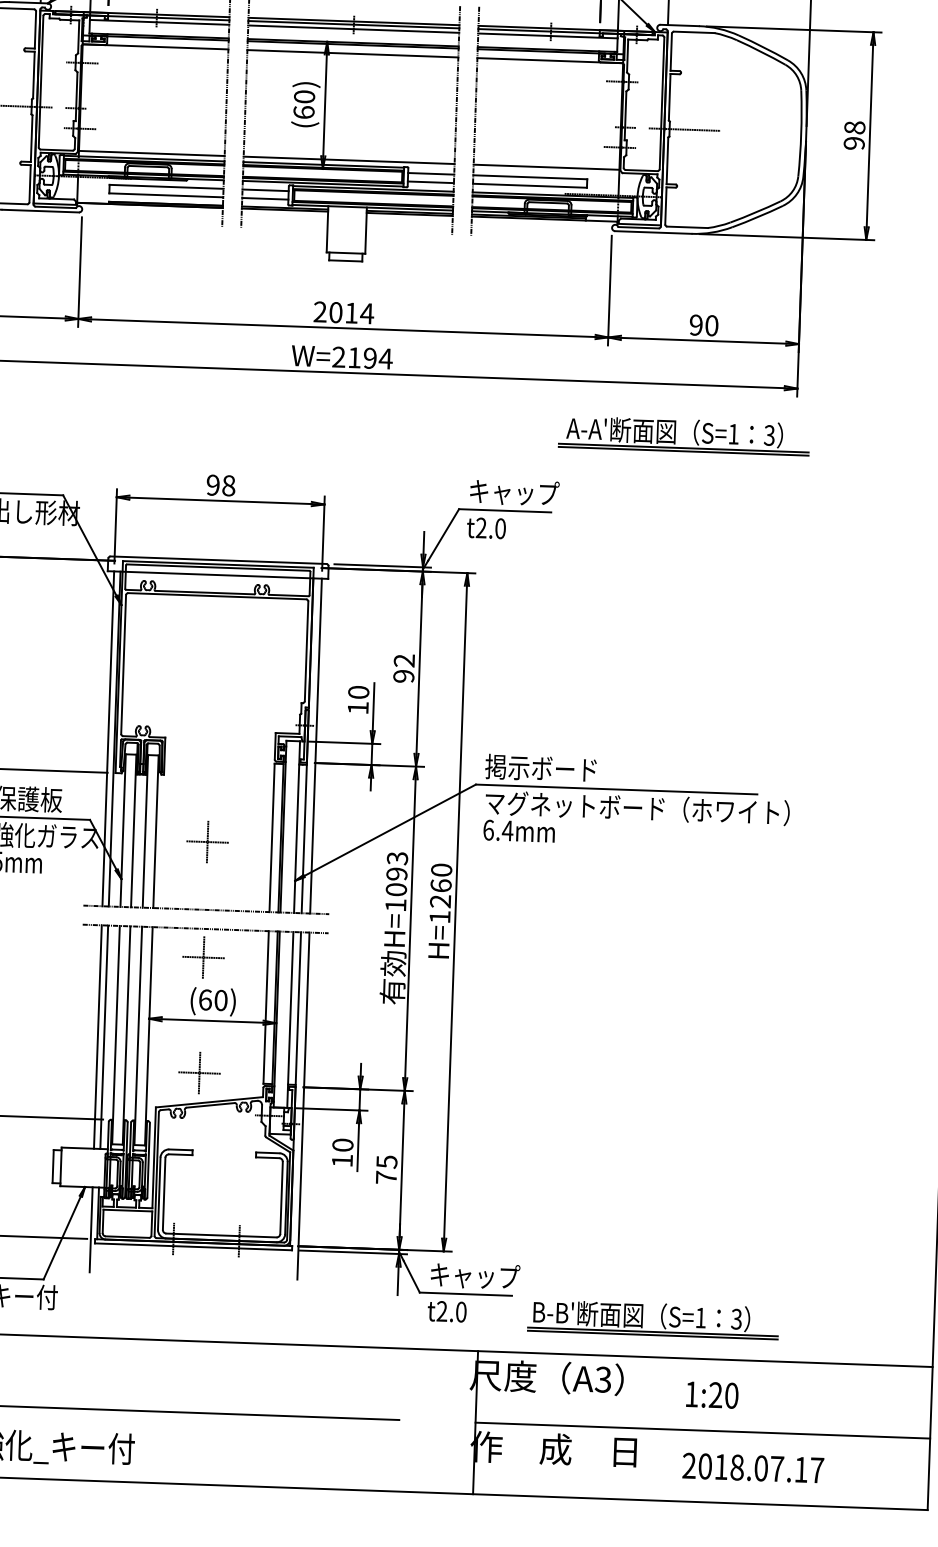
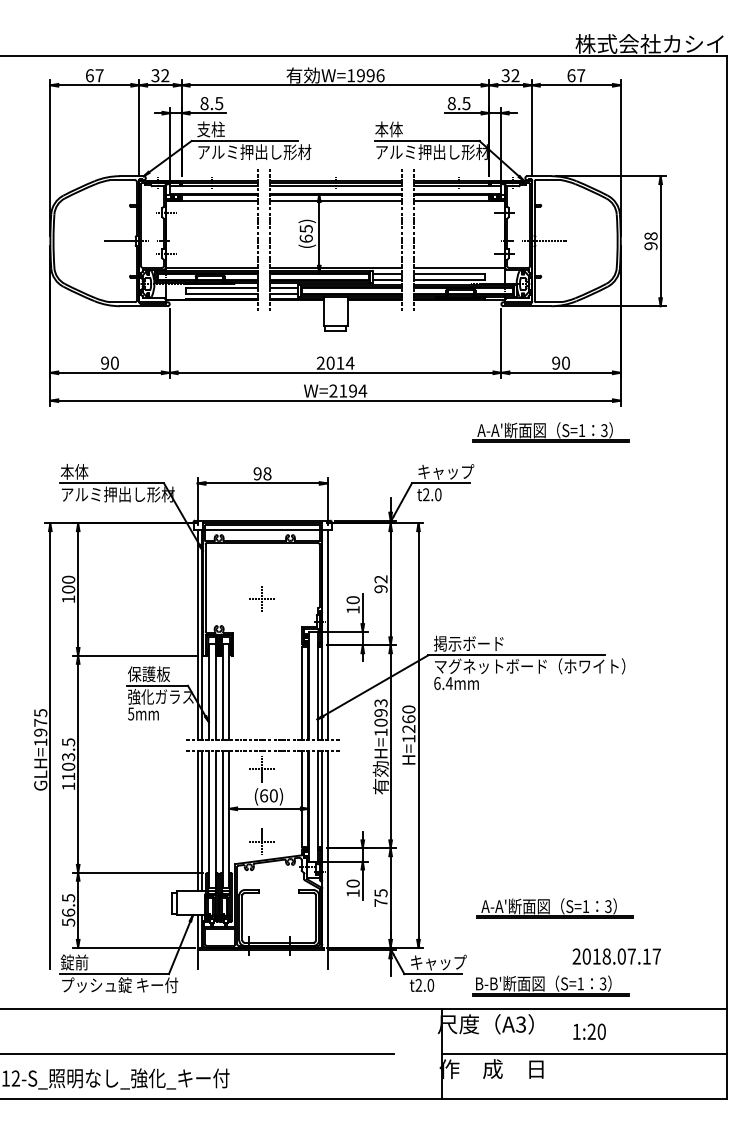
text: (303, 97) -> (305, 229), (60) -> (65)
part: (206, 841) -> (261, 598), moved
part: (663, 1196) -> (554, 908), added
text: (752, 1467) -> (616, 956), moved

